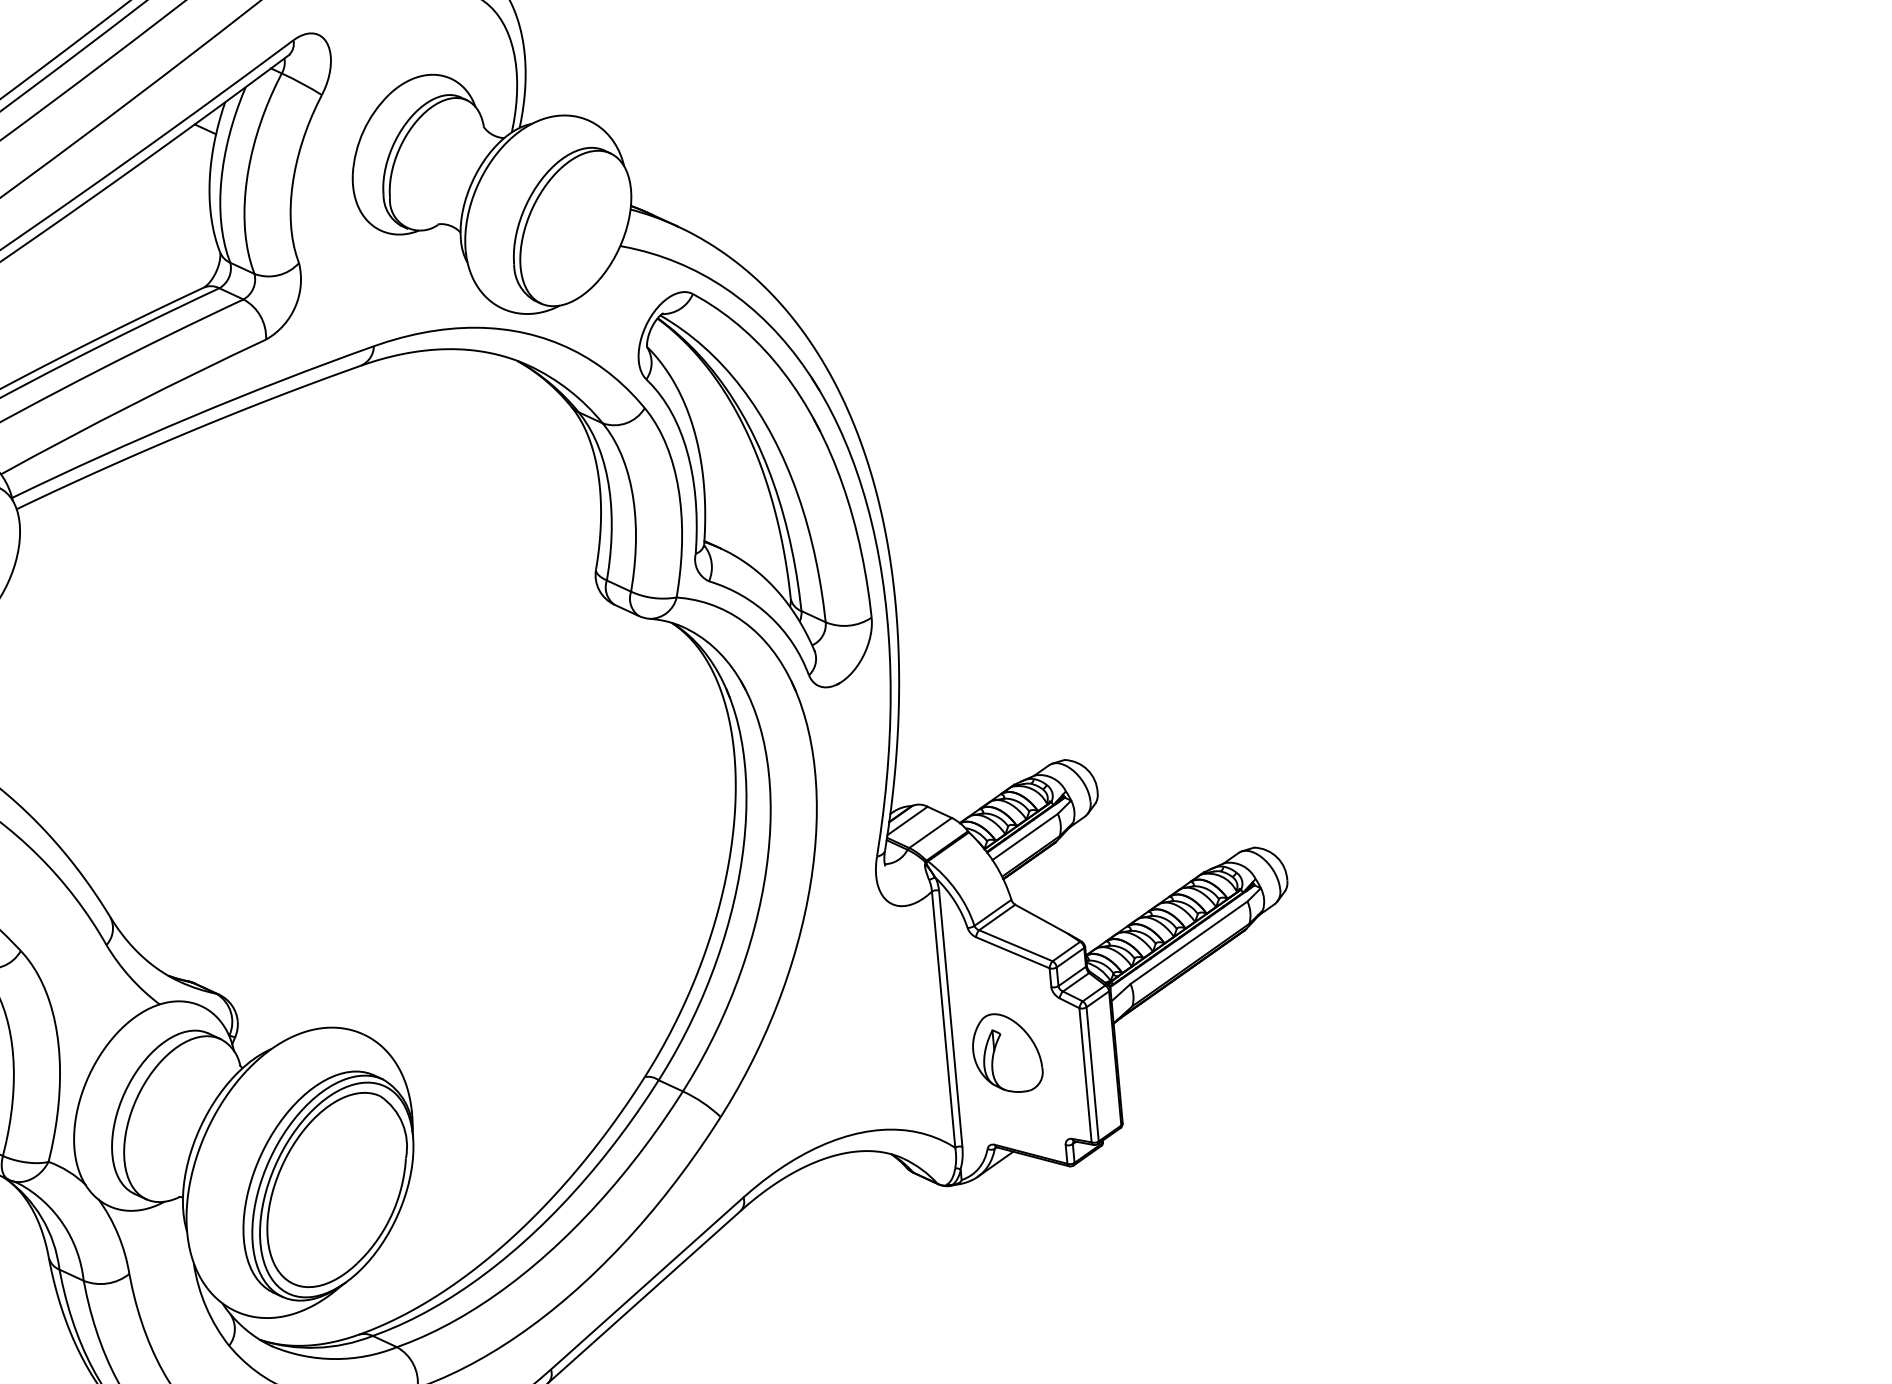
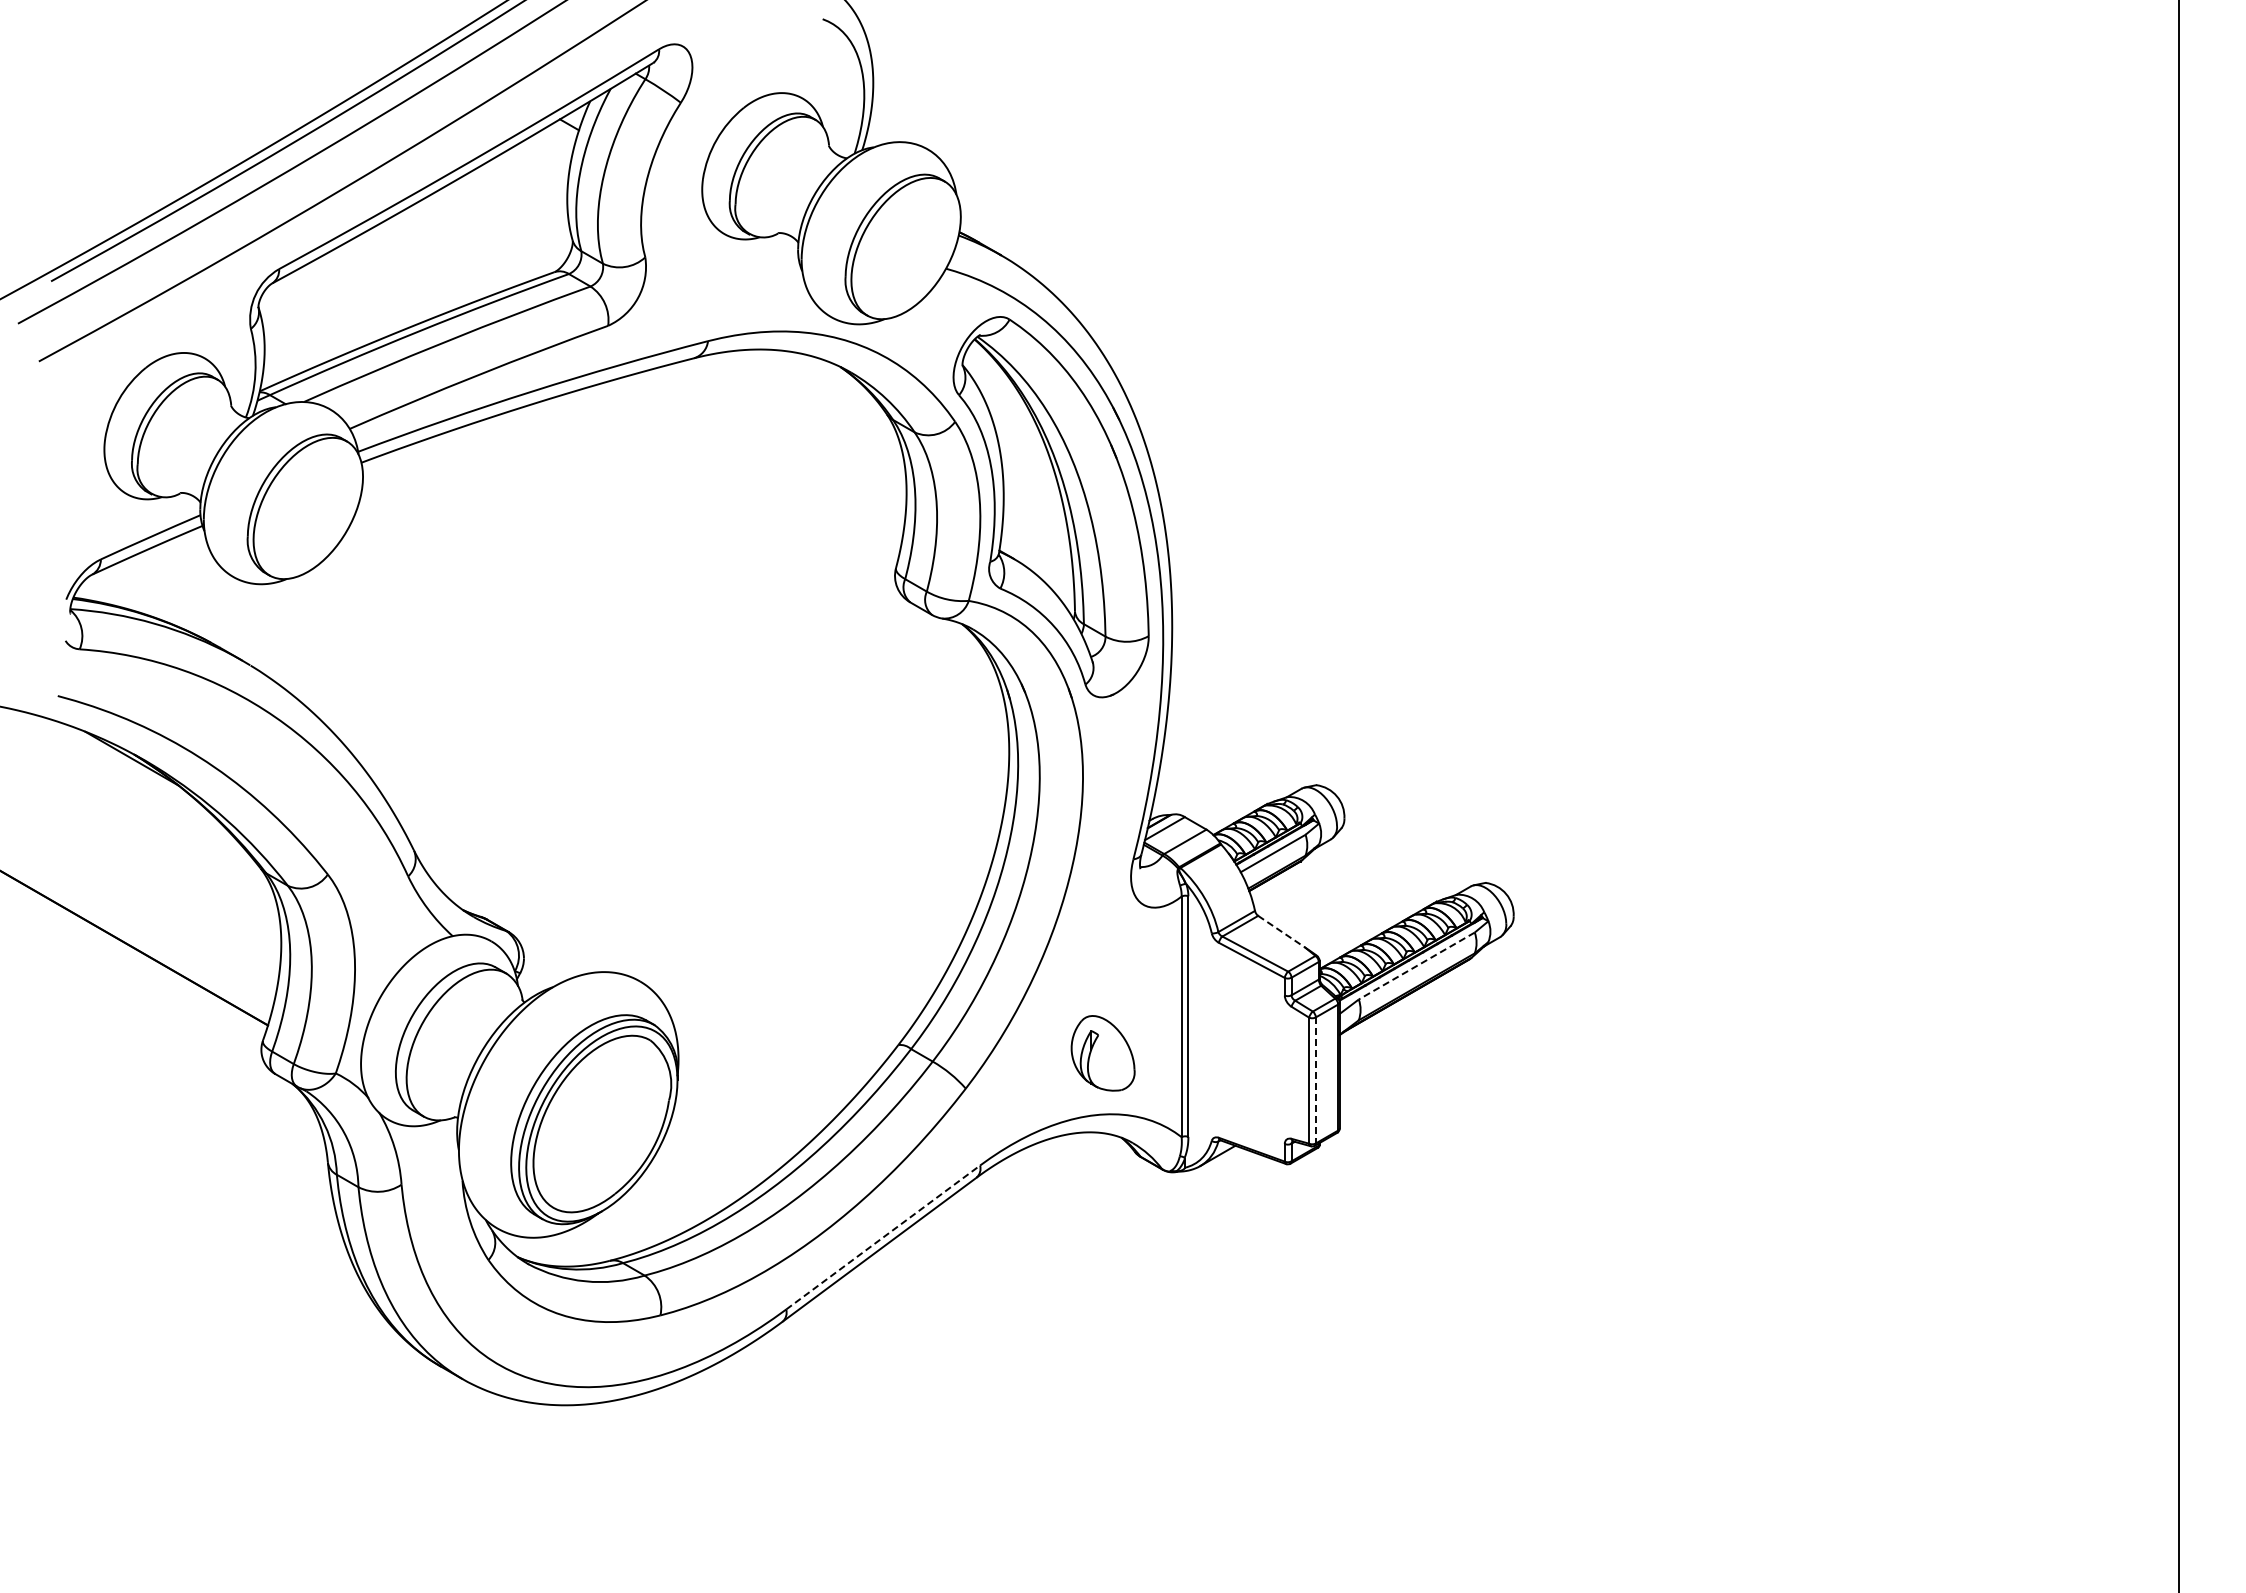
line: (1042, 920) -> (1282, 932), solid -> dashed
line: (1188, 943) -> (1416, 966), solid -> dashed
part: (1006, 1053) -> (1102, 1053), moved
line: (1092, 1074) -> (1315, 1080), solid -> dashed
line: (647, 1283) -> (883, 1237), solid -> dashed

